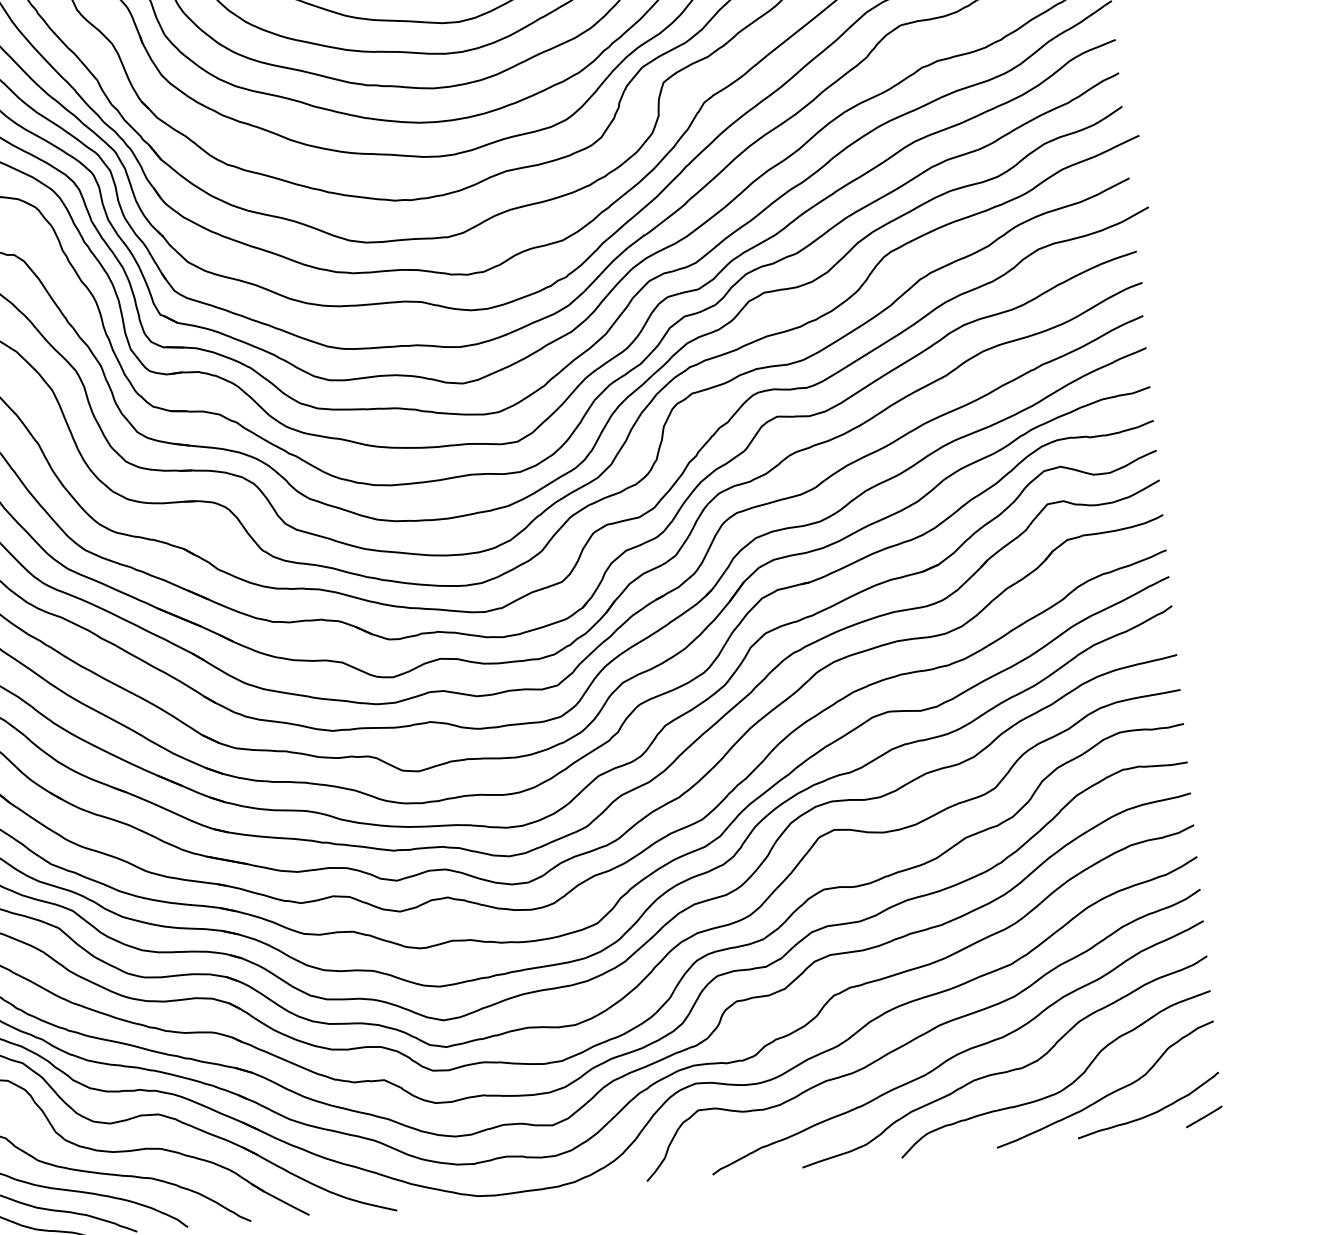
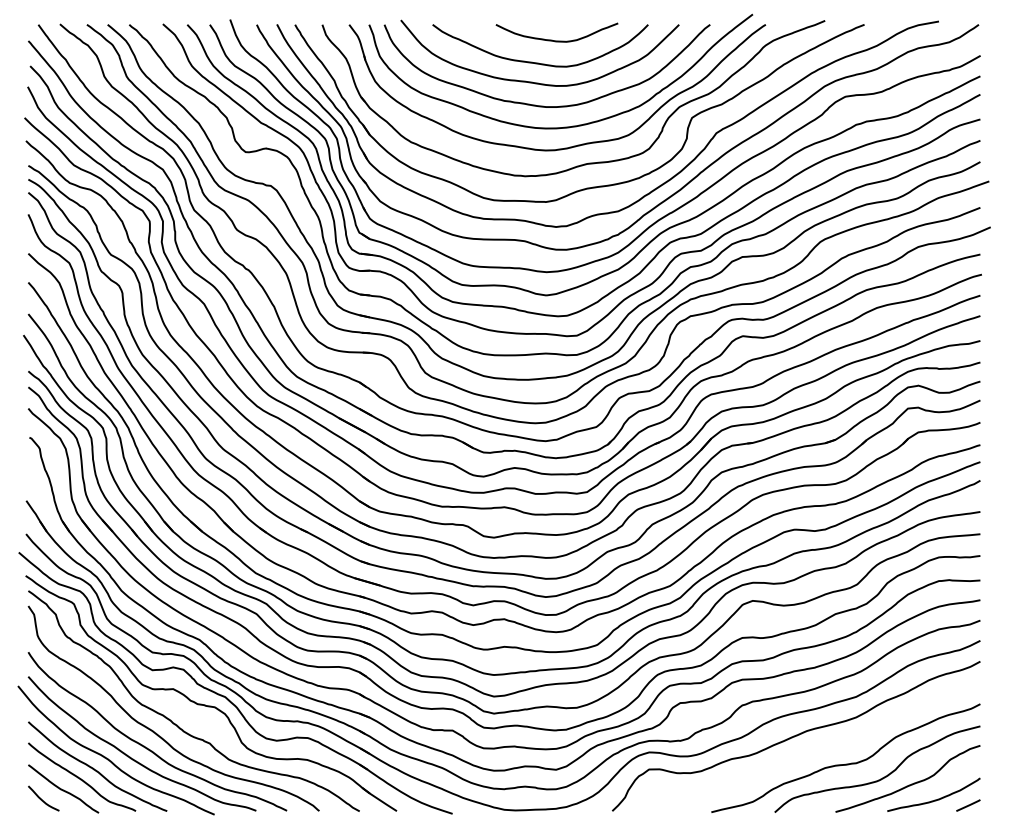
curve: (960, 1050) -> (818, 748), removed

